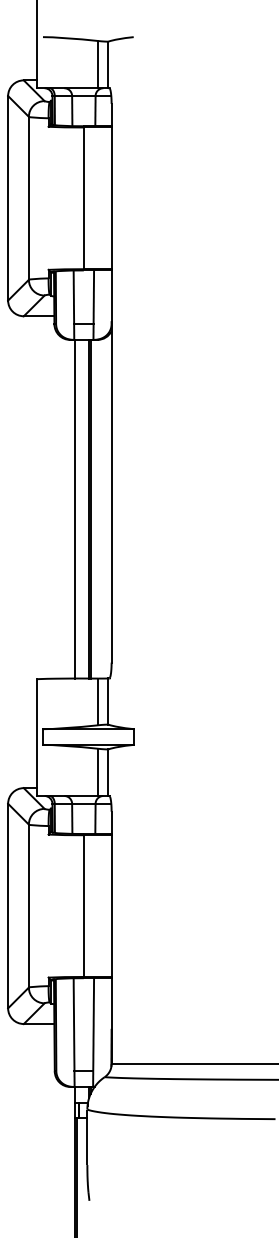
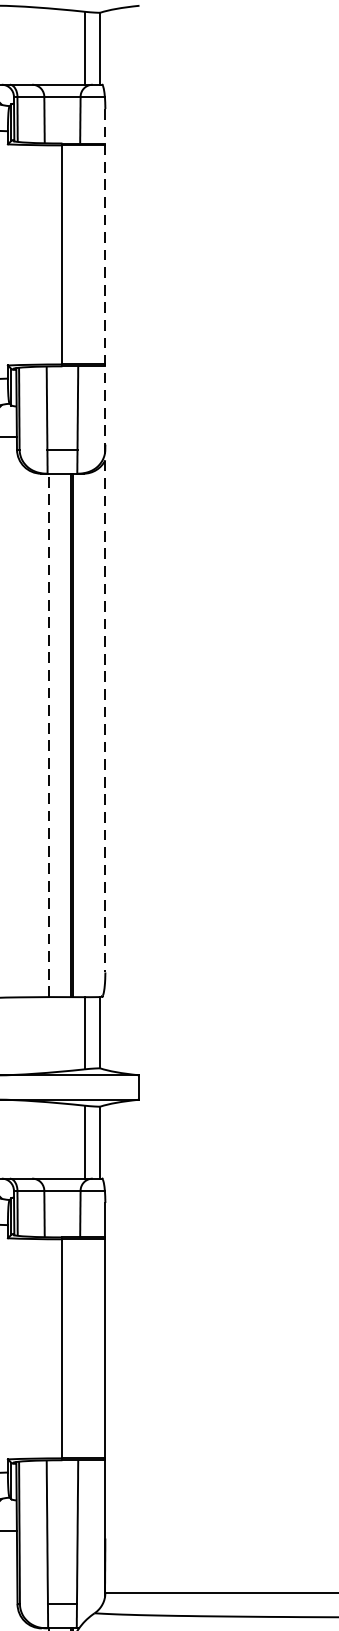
line: (111, 383) -> (105, 541), solid -> dashed
line: (74, 508) -> (47, 734), solid -> dashed

